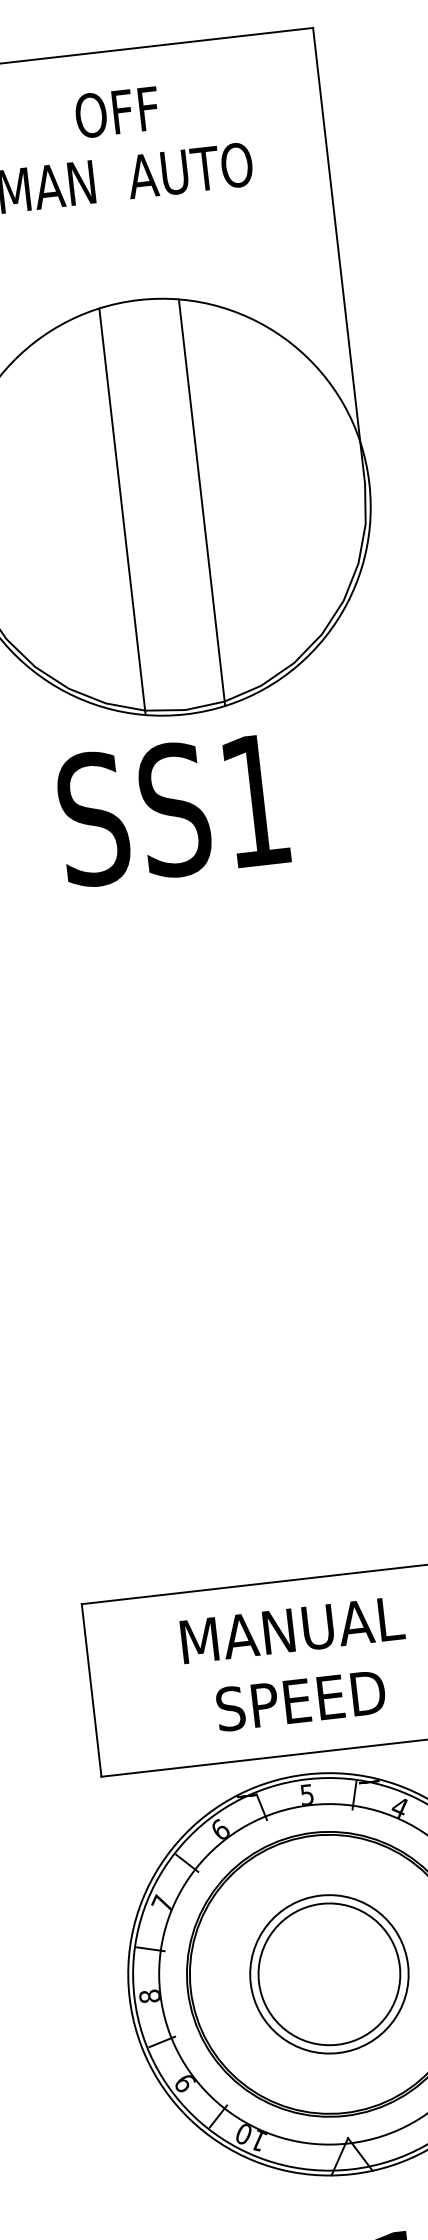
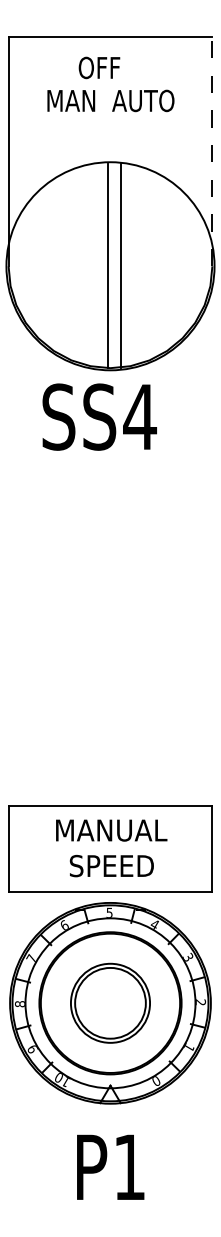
text: (117, 111) -> (99, 67), moved
line: (339, 255) -> (212, 151), solid -> dashed
line: (202, 503) -> (108, 266), moved
line: (122, 512) -> (120, 266), moved
text: (256, 799) -> (140, 416), SS1 -> SS4

